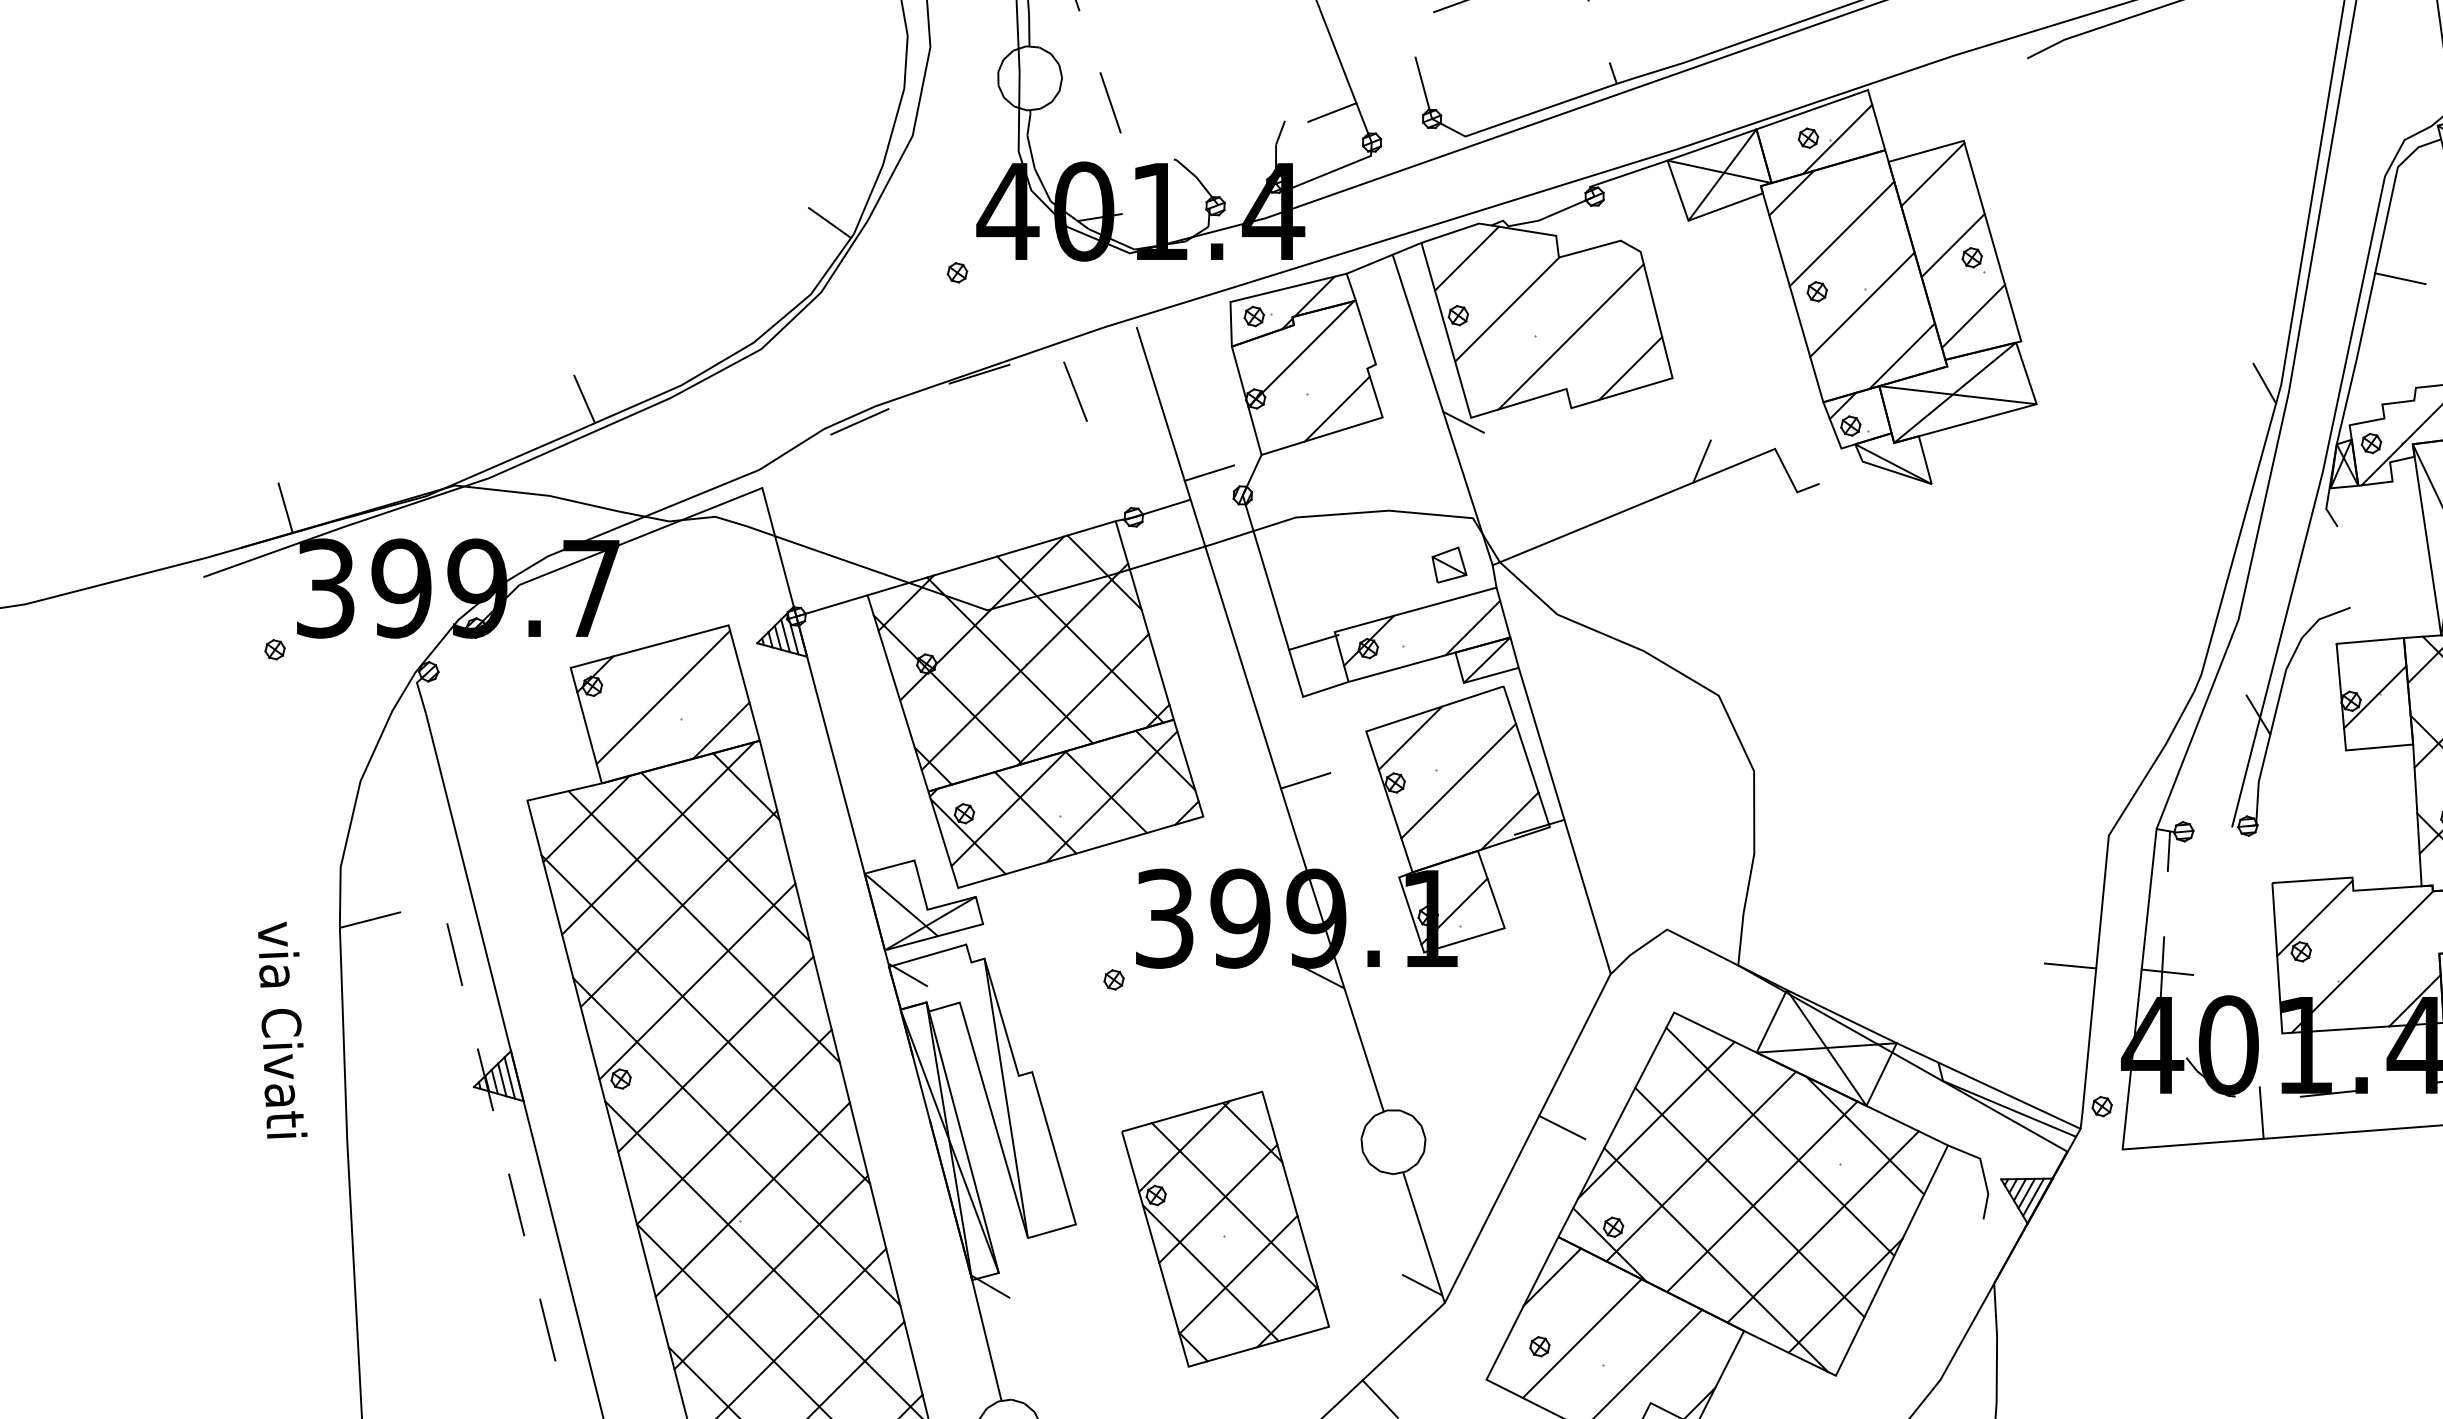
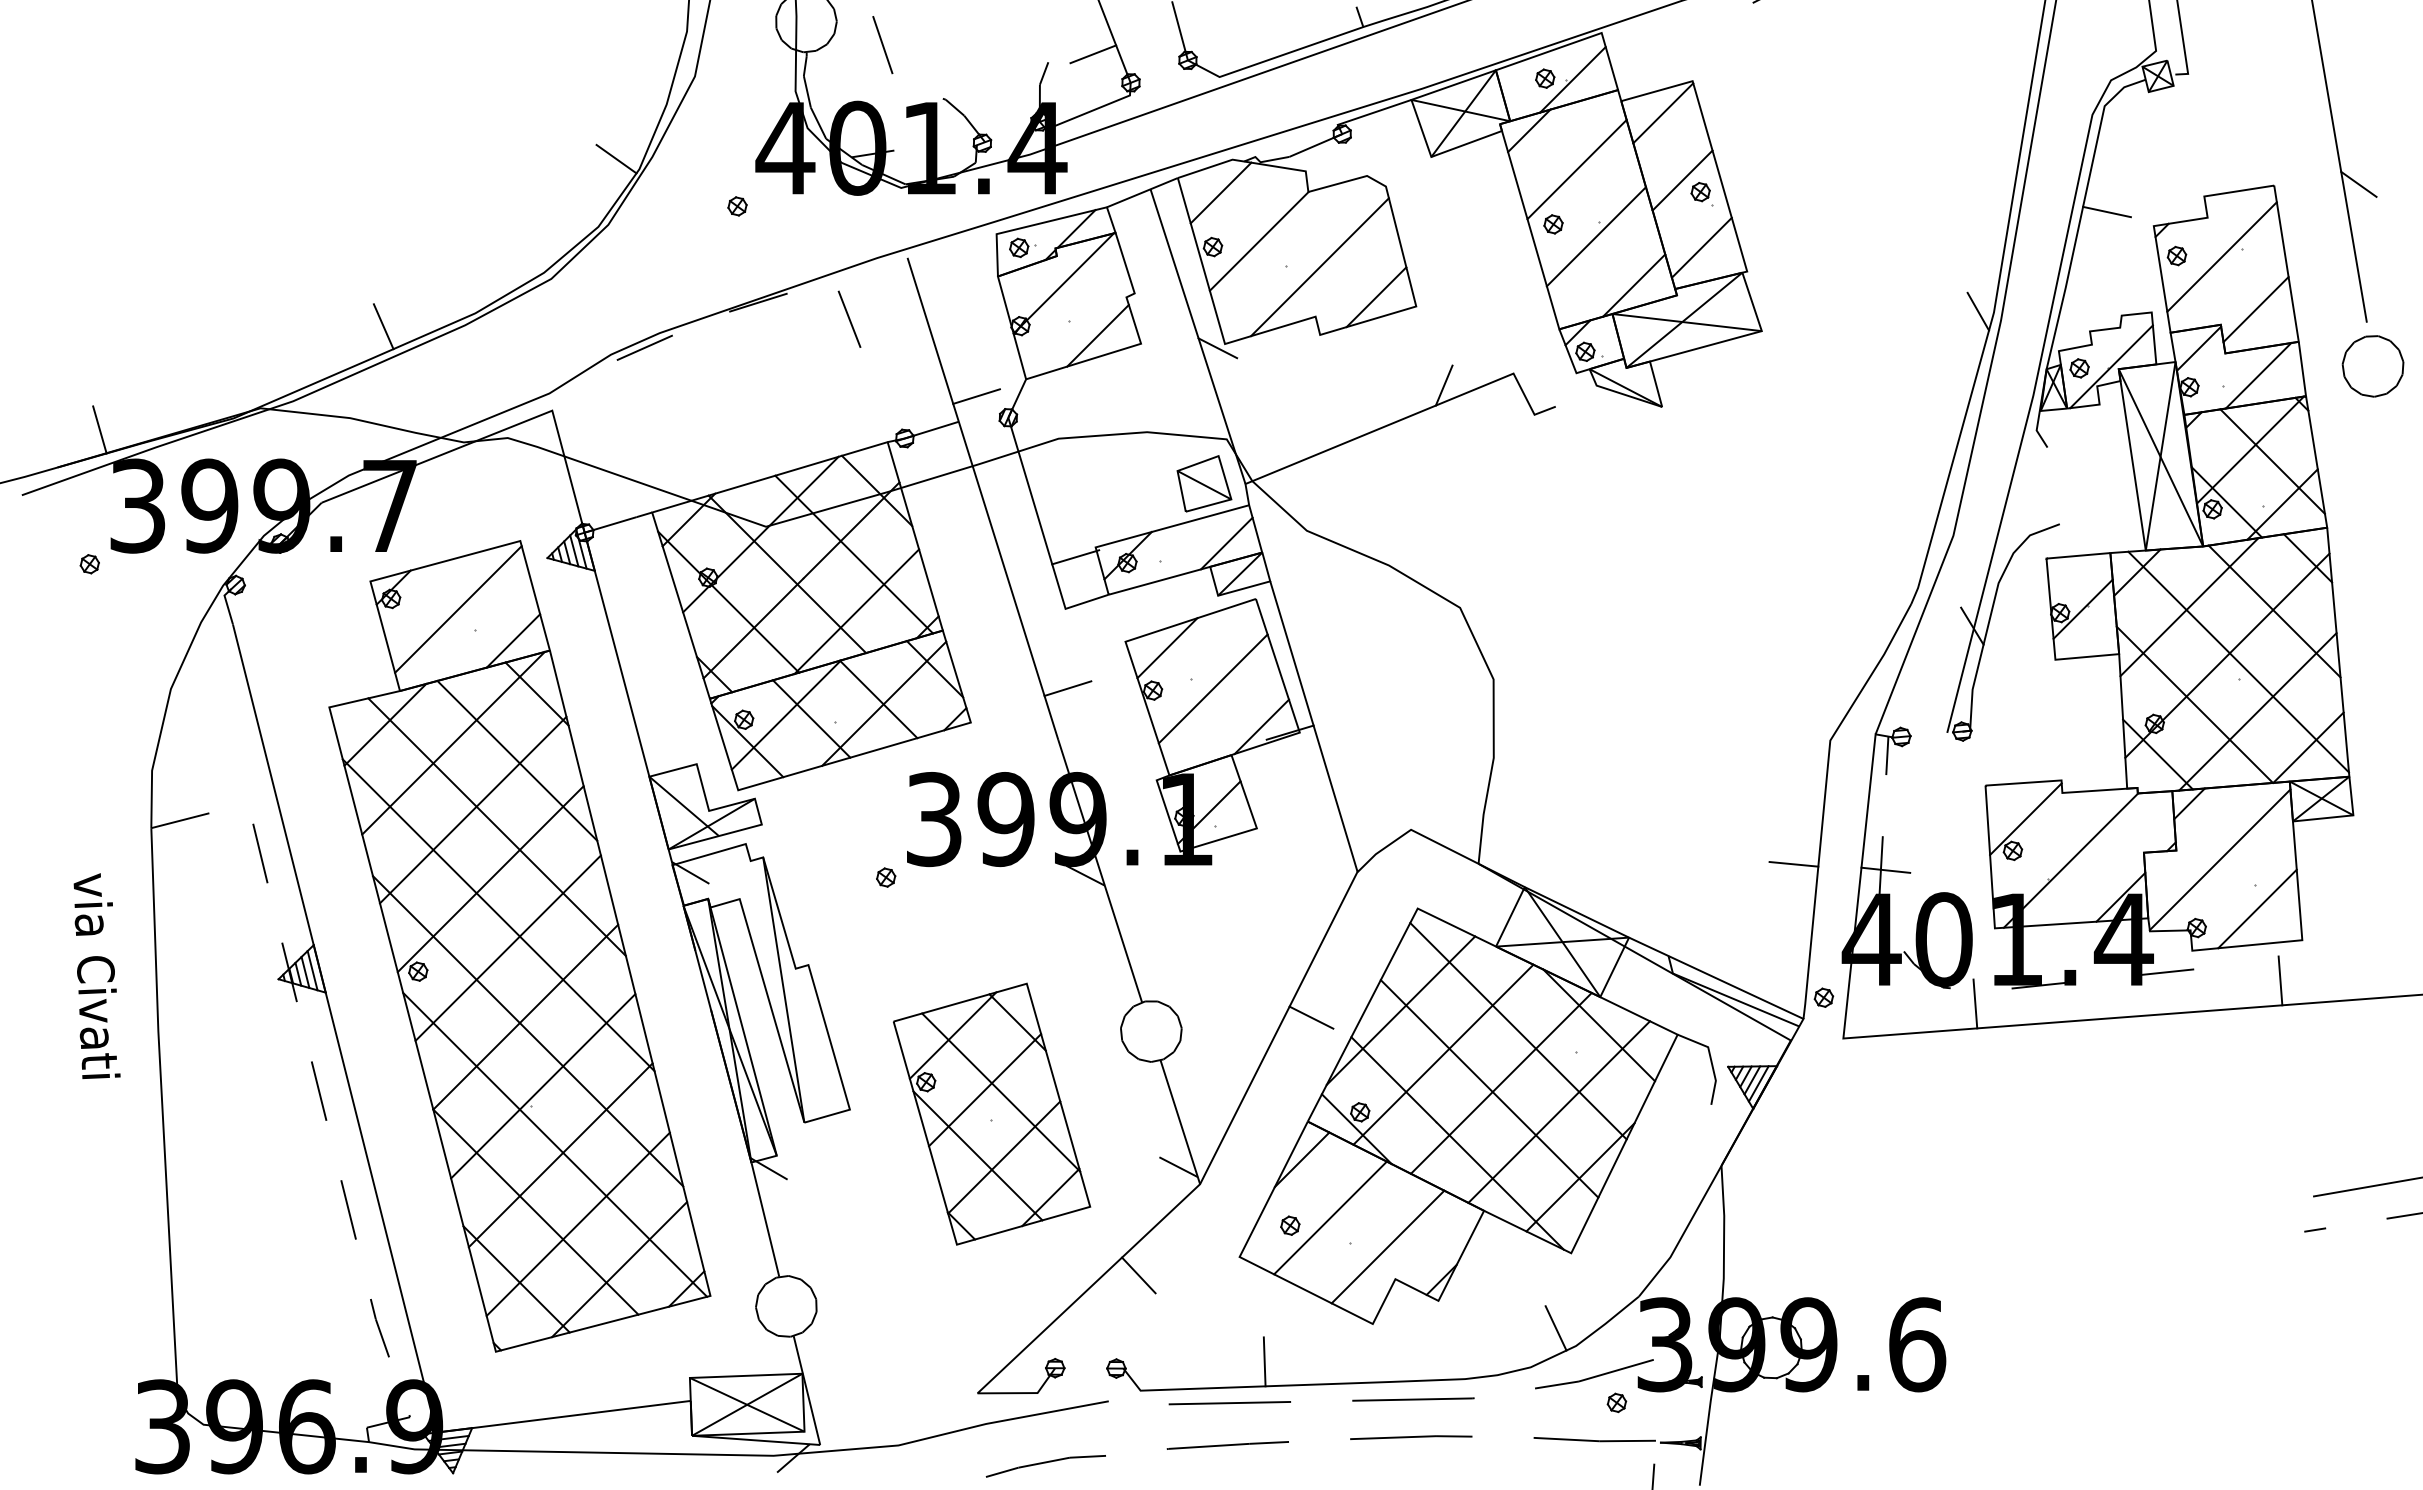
part: (1449, 564) -> (1204, 483), size x1.67
text: (282, 1029) -> (96, 975), moved

